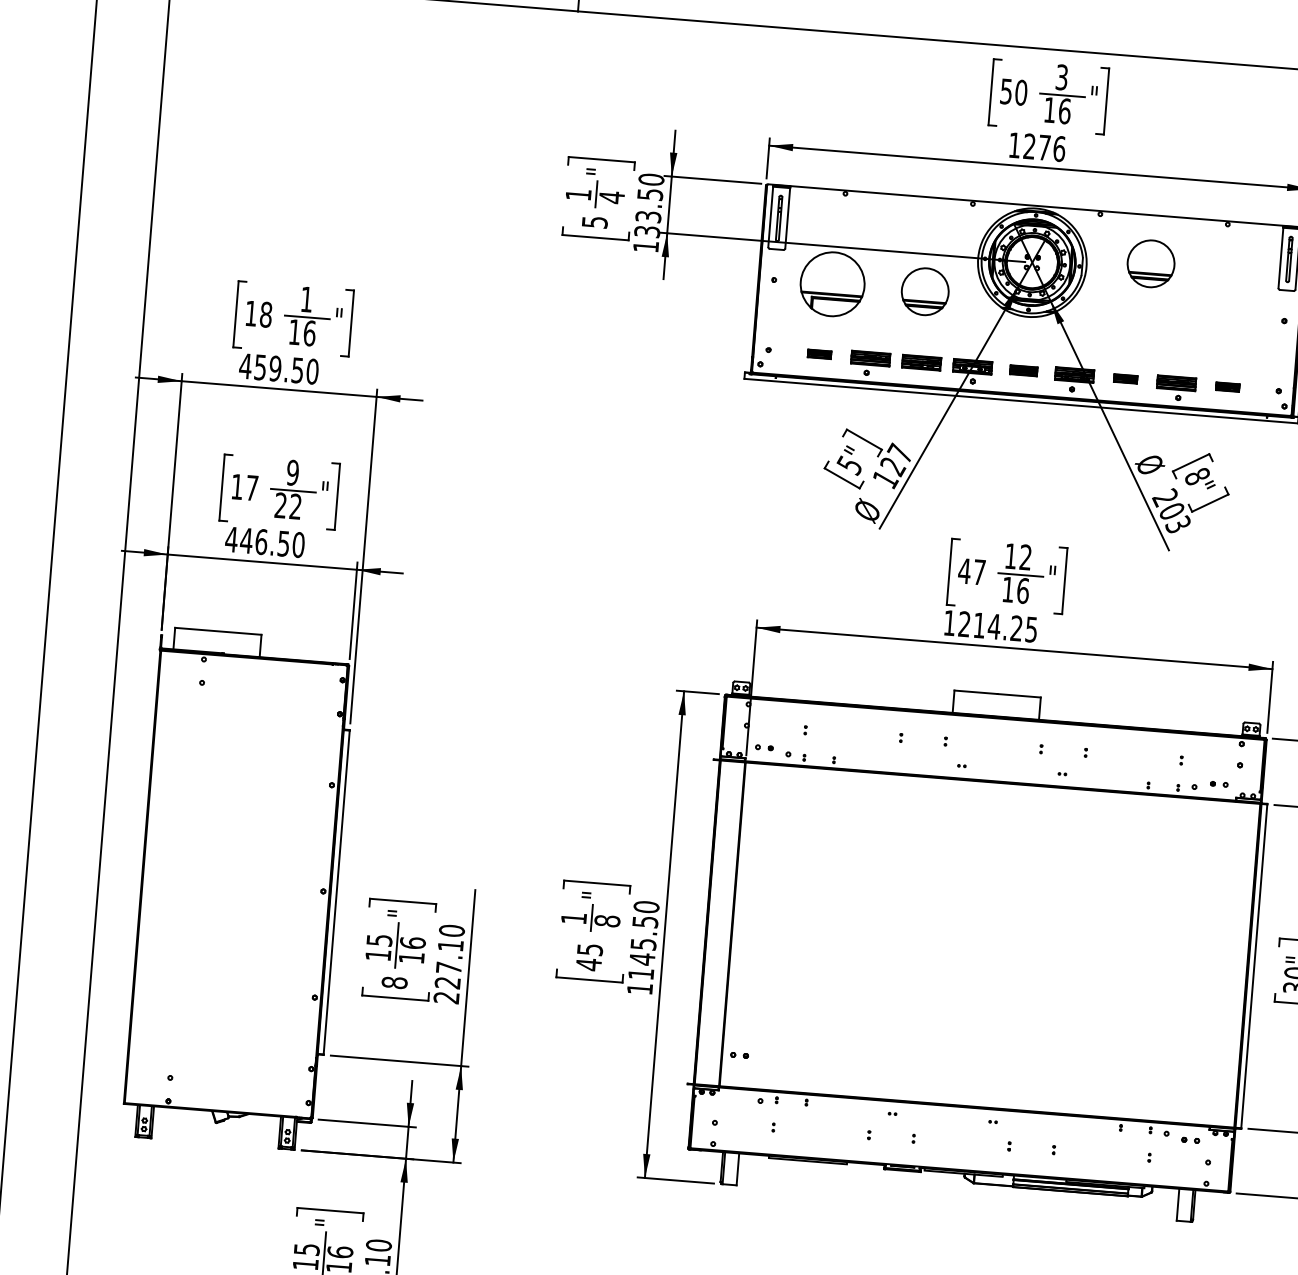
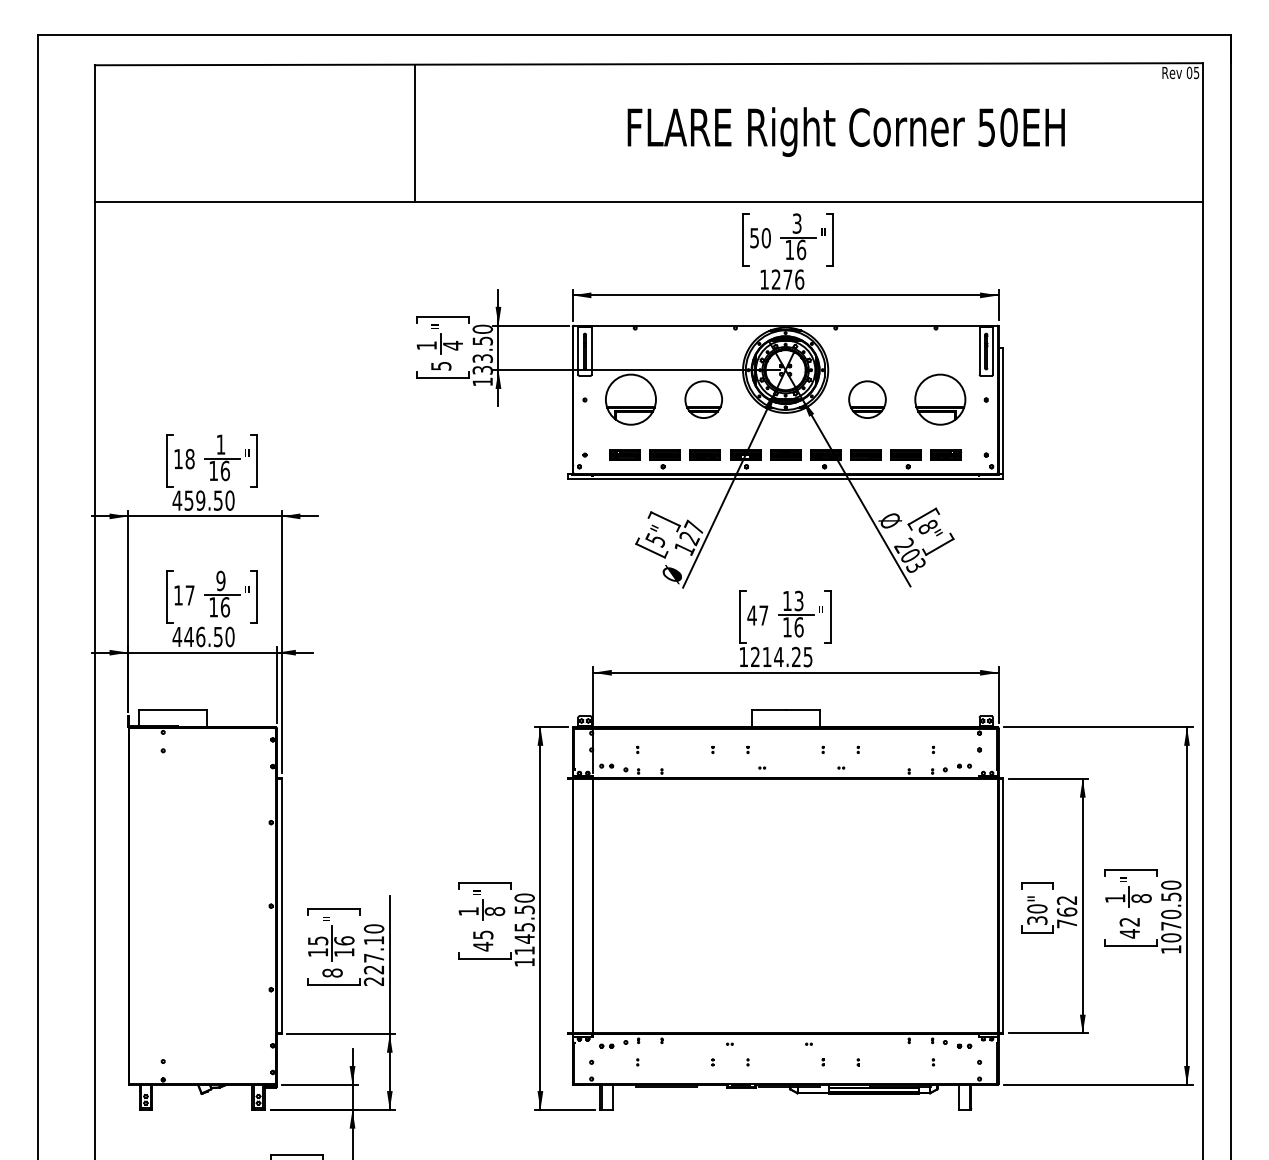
part: (1151, 263) -> (867, 399), moved
part: (1226, 315) -> (940, 399), added
part: (818, 353) -> (624, 454), size x1.67
part: (1023, 369) -> (785, 454), size x1.43
part: (1125, 377) -> (865, 454), size x1.67
part: (1228, 386) -> (946, 454), size x1.67
text: (288, 506) -> (219, 607), 22 -> 16
text: (1025, 558) -> (798, 601), 12 -> 13
part: (739, 1054) -> (606, 1045), moved

